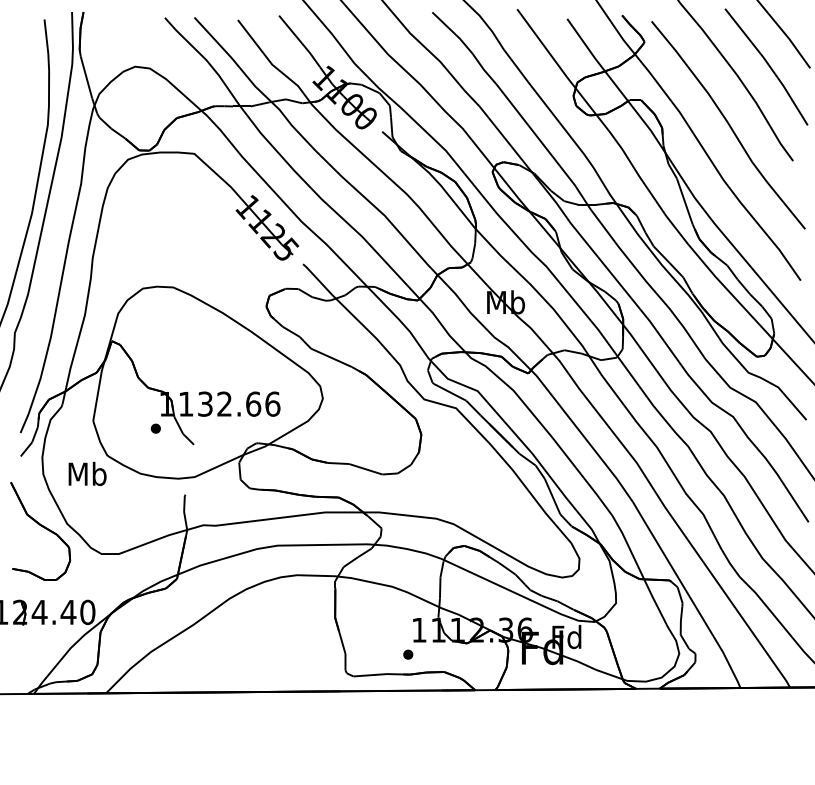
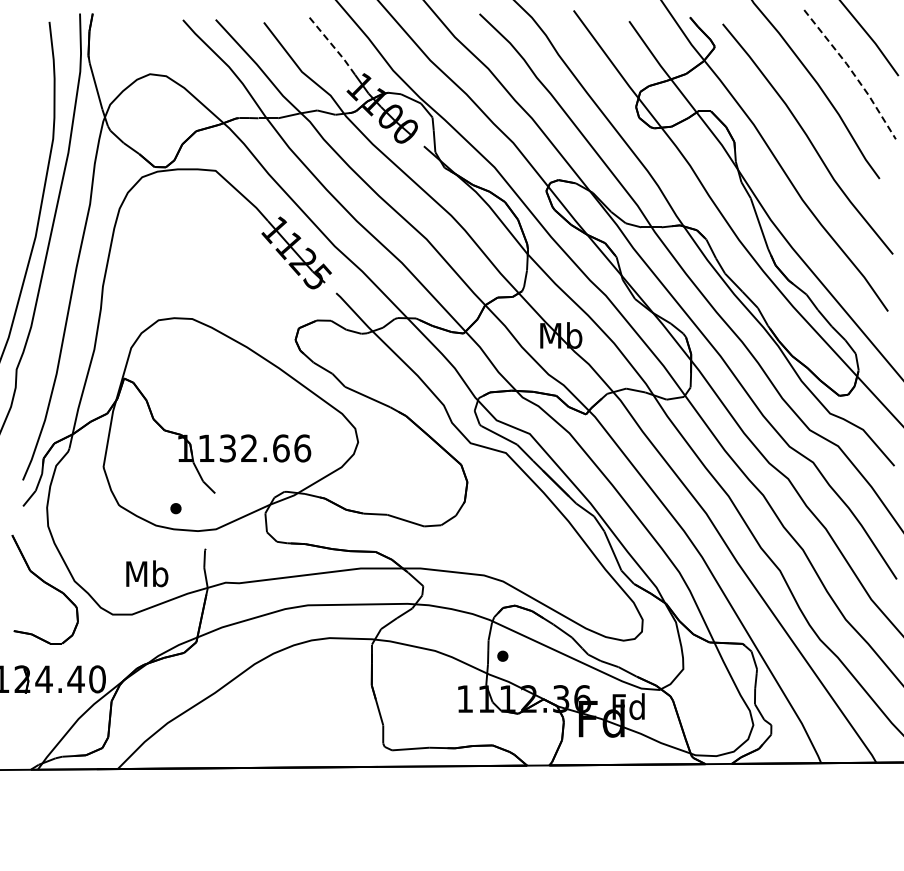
line: (300, 41) -> (333, 46), solid -> dashed
line: (768, 65) -> (852, 72), solid -> dashed
part: (155, 428) -> (175, 508), moved
text: (87, 473) -> (147, 573), moved
part: (407, 654) -> (502, 655), moved

